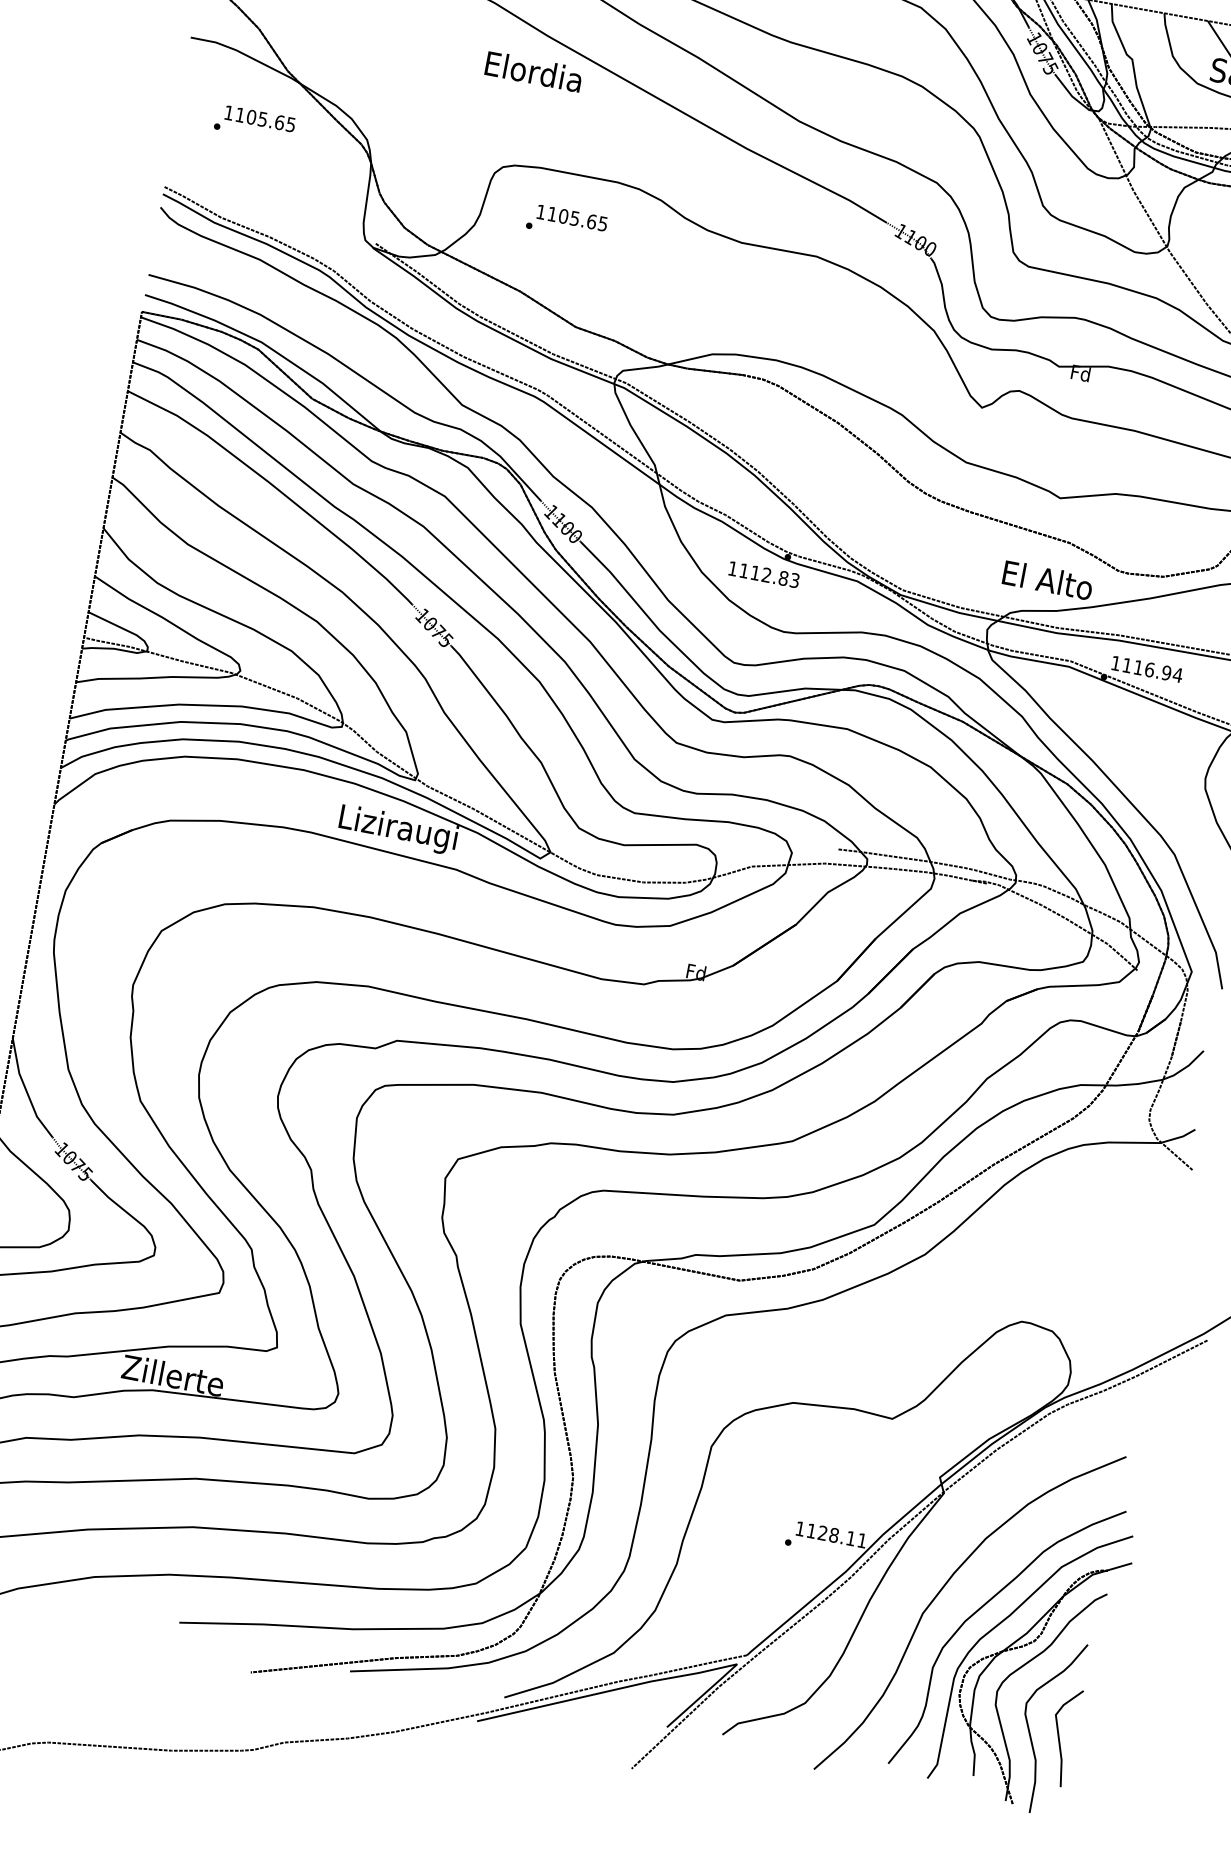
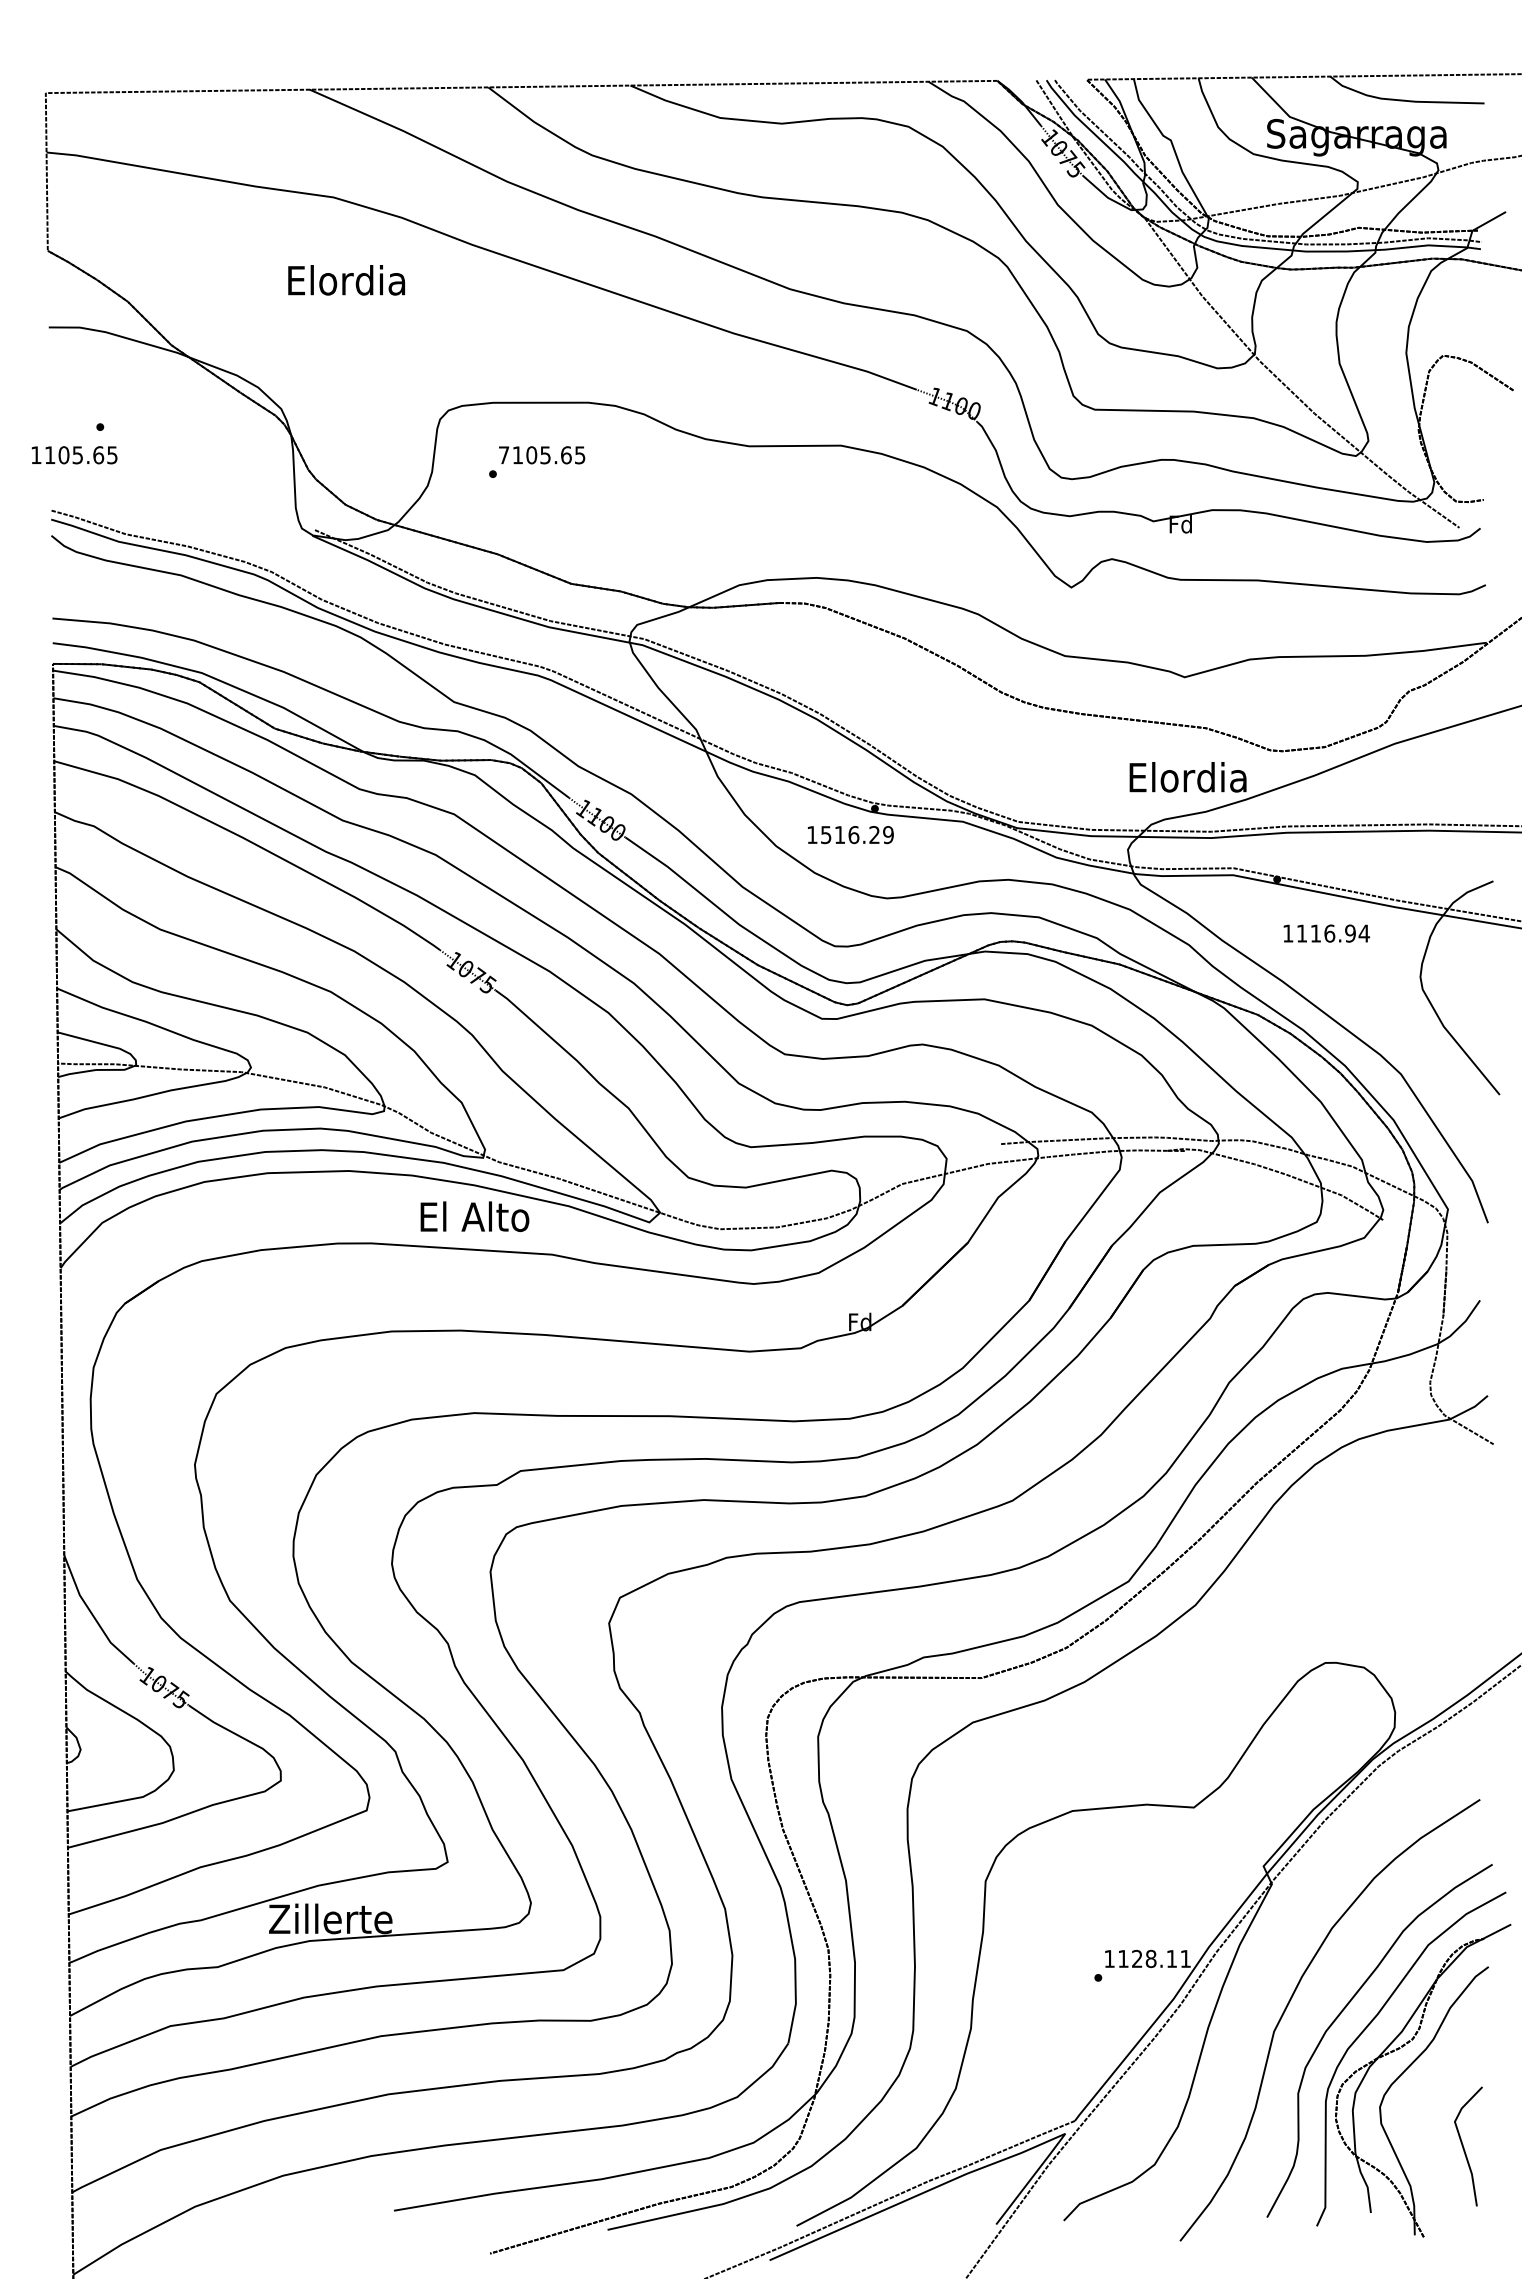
text: (533, 71) -> (346, 280), moved
text: (260, 119) -> (74, 455), moved
text: (541, 212) -> (504, 455), 1105.65 -> 7105.65
text: (769, 576) -> (857, 835), 1112.83 -> 1516.29
text: (1046, 580) -> (1187, 777), El Alto -> Elordia
text: (1147, 669) -> (1326, 933), moved
text: (398, 829) -> (474, 1220), Liziraugi -> El Alto
curve: (1029, 1729) -> (1427, 2145), removed

